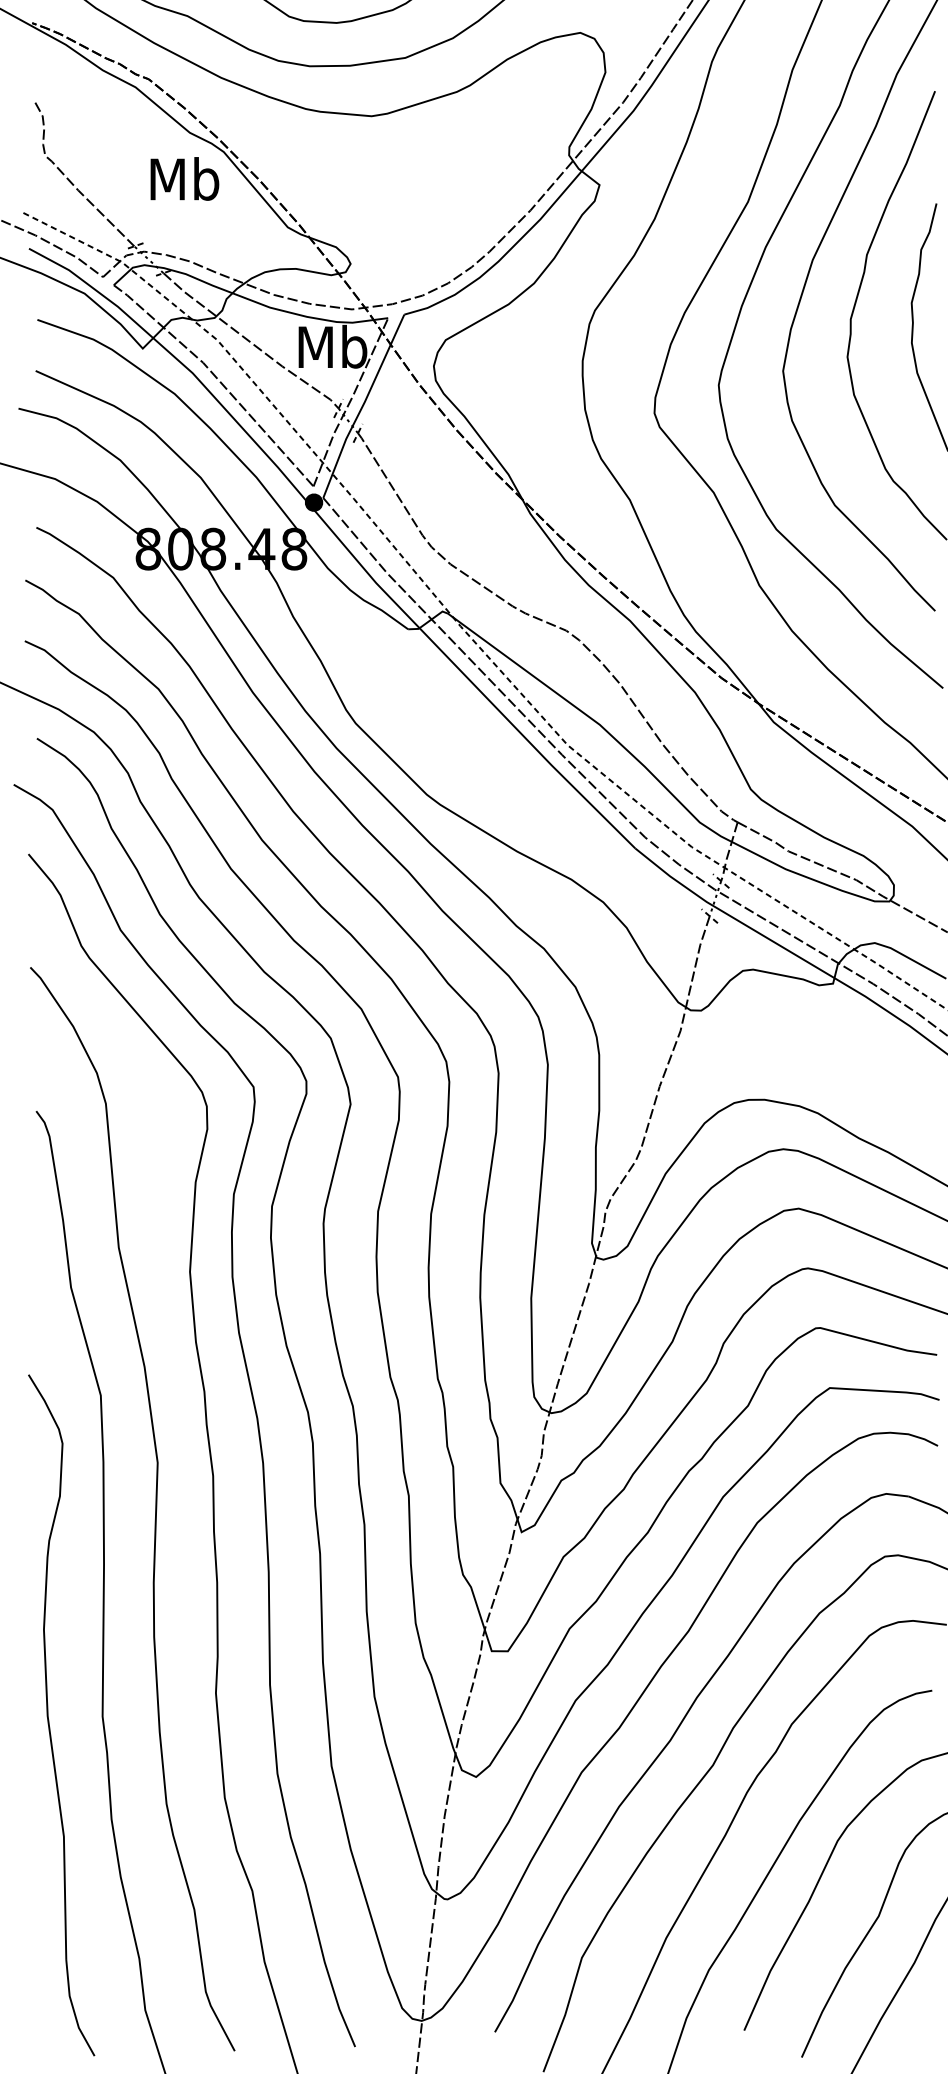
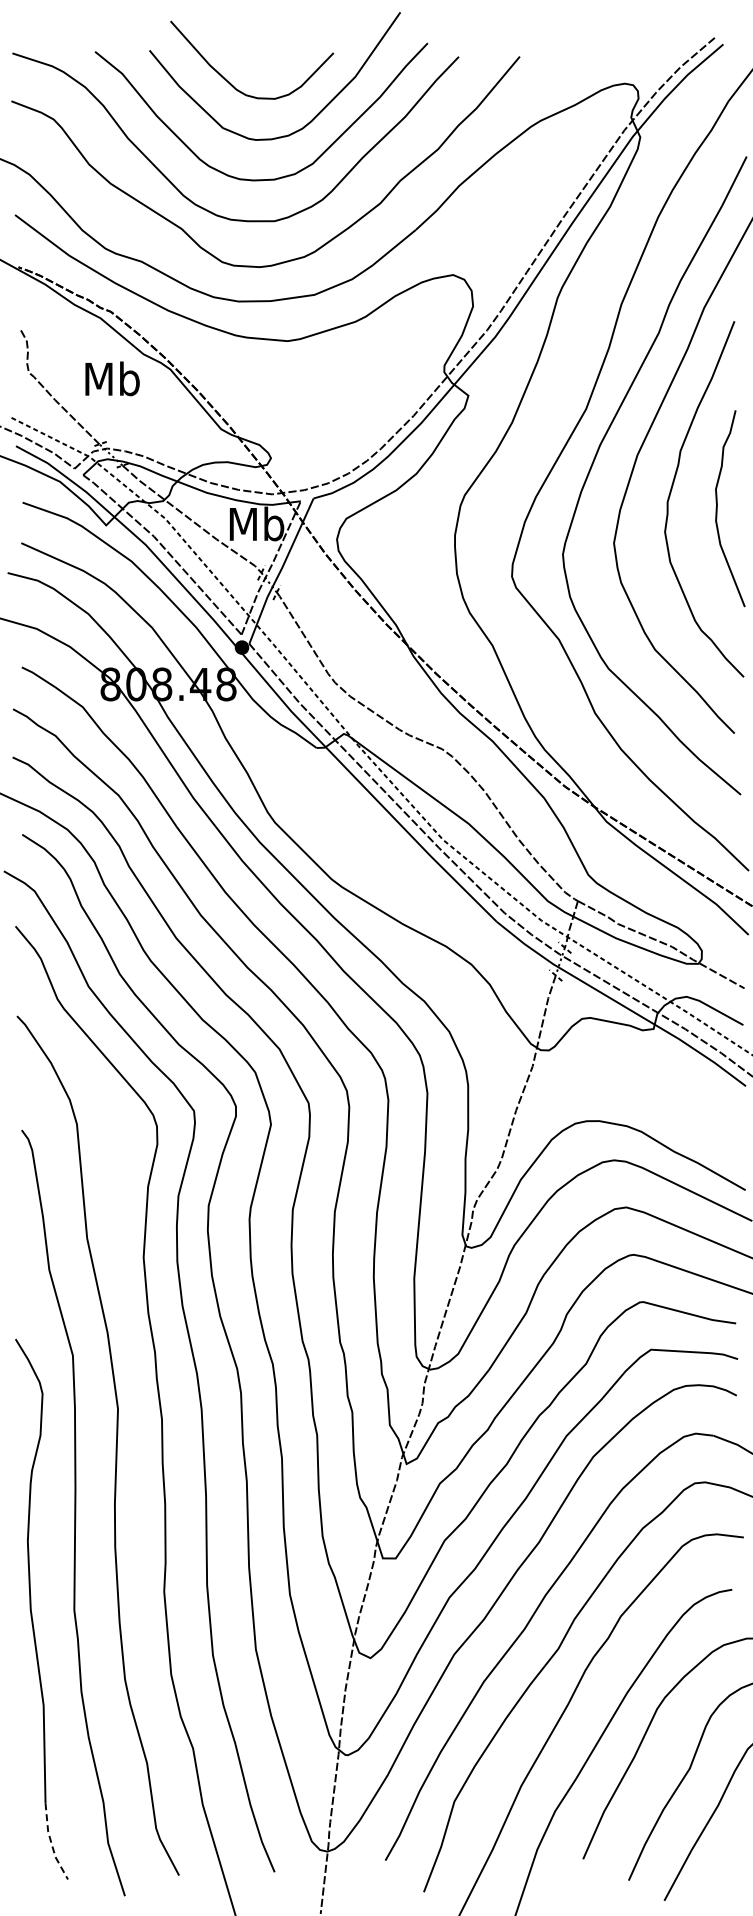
text: (184, 178) -> (112, 378), moved
line: (73, 2010) -> (51, 1843), solid -> dashed

